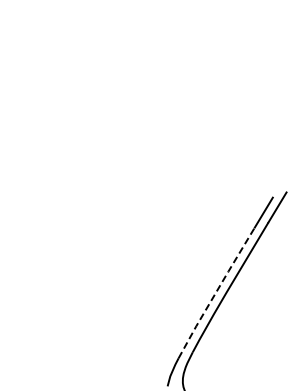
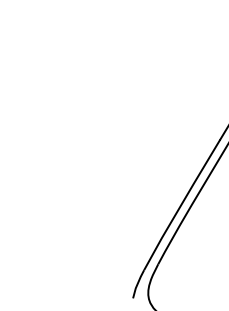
line: (216, 292) -> (181, 204), dashed -> solid

